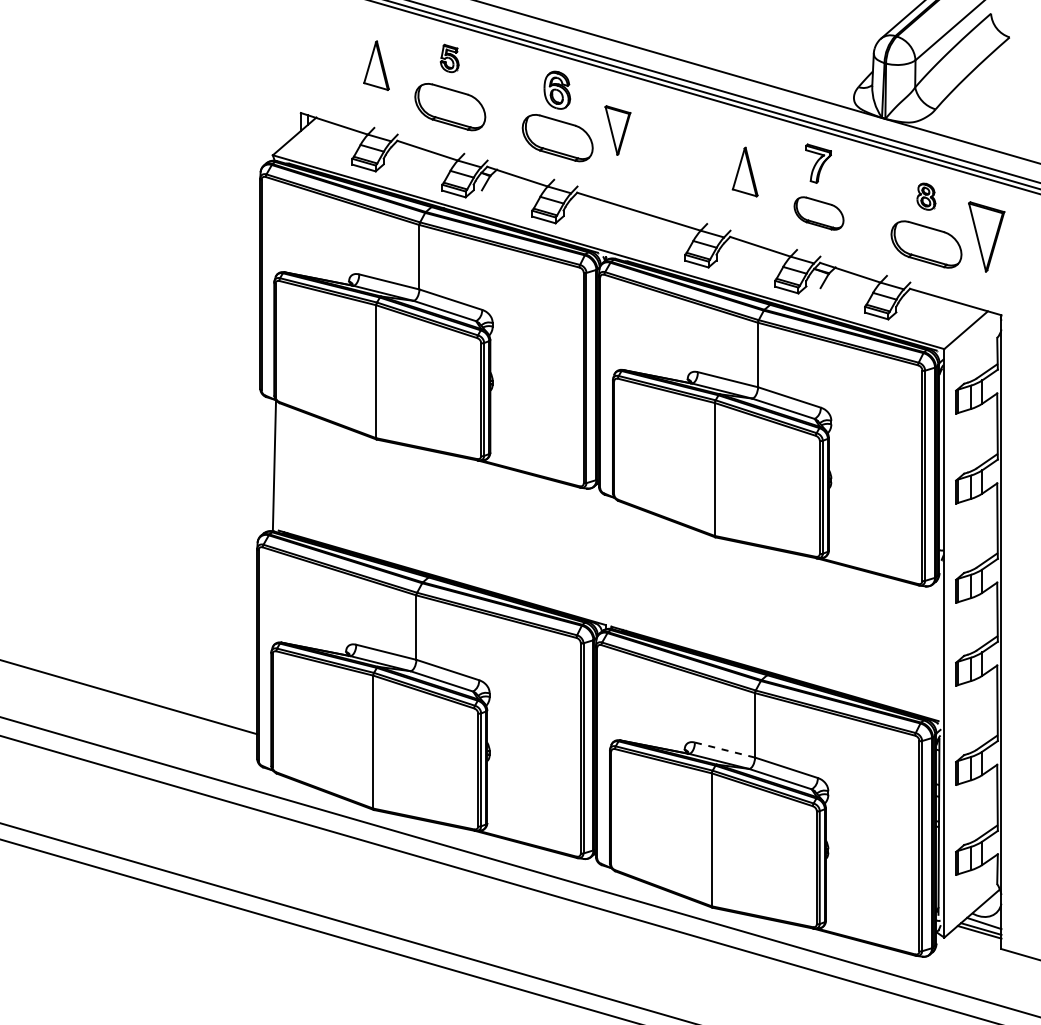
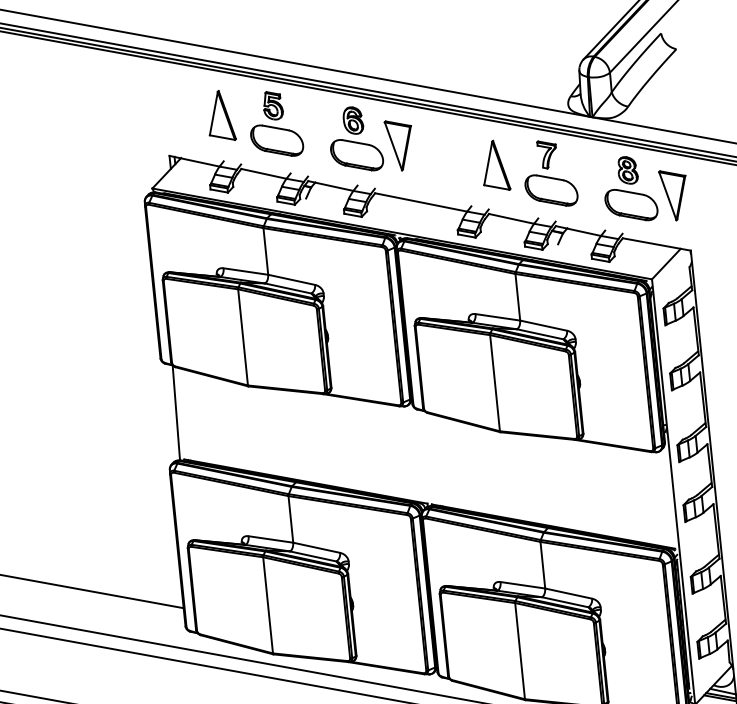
part: (449, 58) -> (272, 105), size x1.43
part: (376, 65) -> (220, 116), size x1.43
part: (617, 130) -> (399, 145), size x1.43
part: (744, 171) -> (494, 165), size x1.43
part: (926, 196) -> (627, 170), size x1.43
part: (818, 213) -> (551, 190), size x1.43
line: (724, 749) -> (522, 584), dashed -> solid

